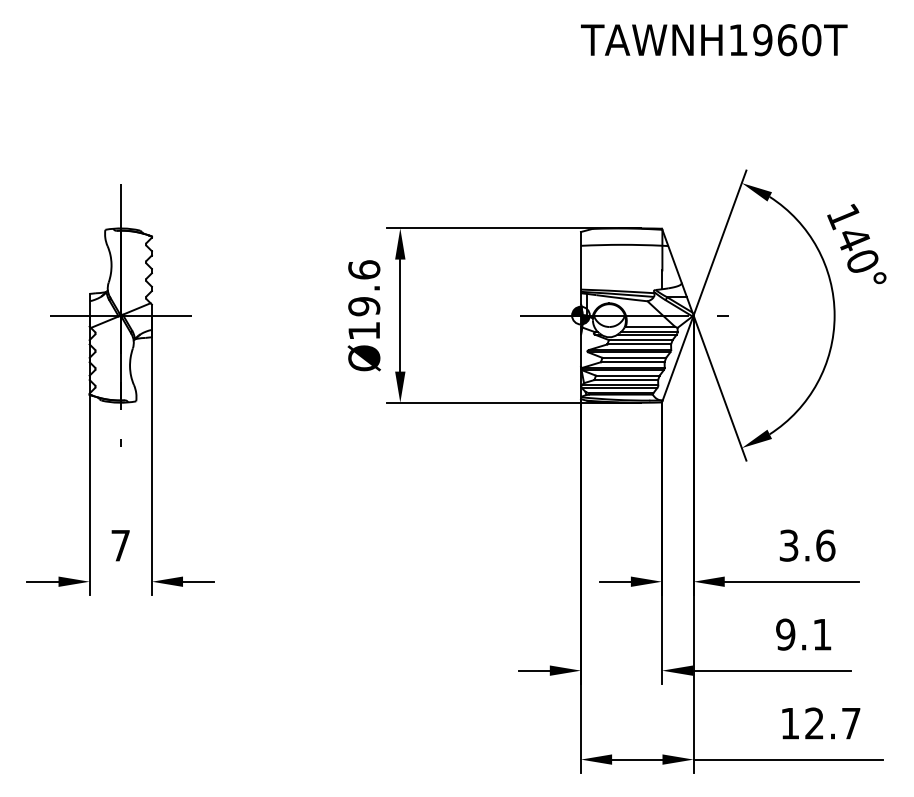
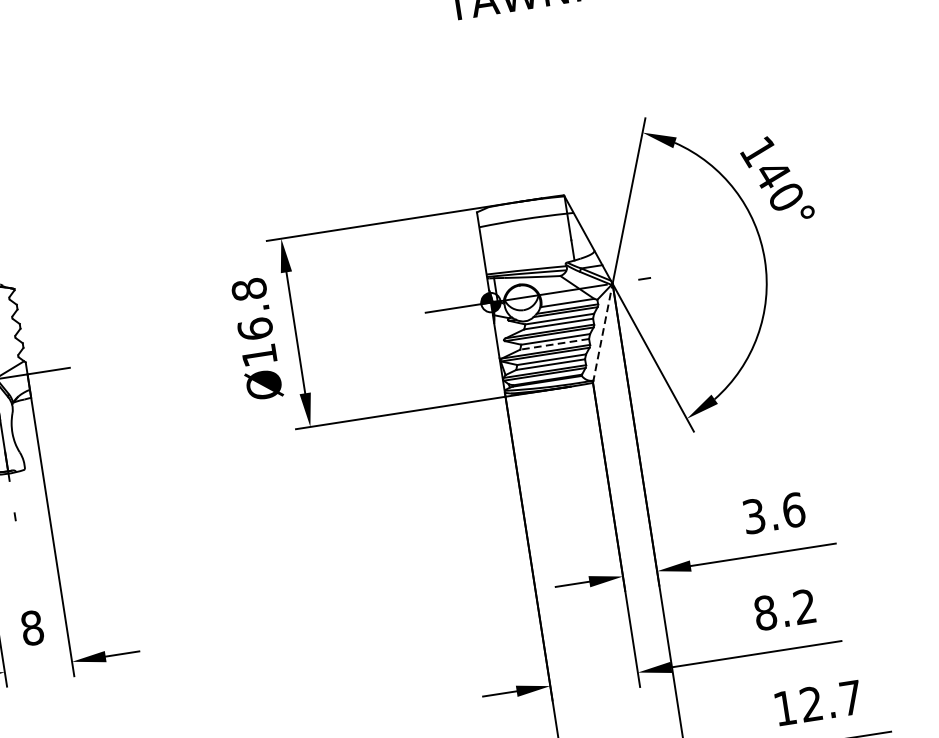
text: (364, 288) -> (252, 309), Ø19.6 -> Ø16.8
line: (677, 358) -> (602, 332), solid -> dashed
line: (632, 362) -> (554, 344), solid -> dashed
text: (120, 545) -> (32, 627), 7 -> 8
text: (803, 634) -> (784, 609), 9.1 -> 8.2

